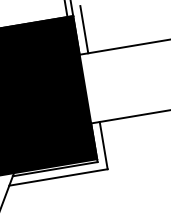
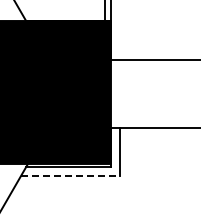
line: (84, 29) -> (119, 35), removed
line: (58, 177) -> (70, 175), solid -> dashed

